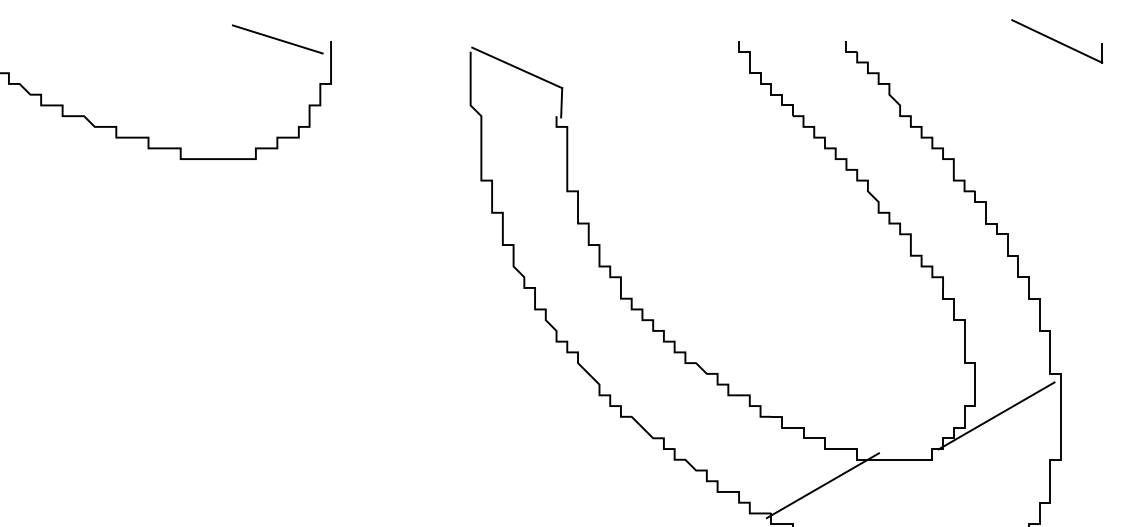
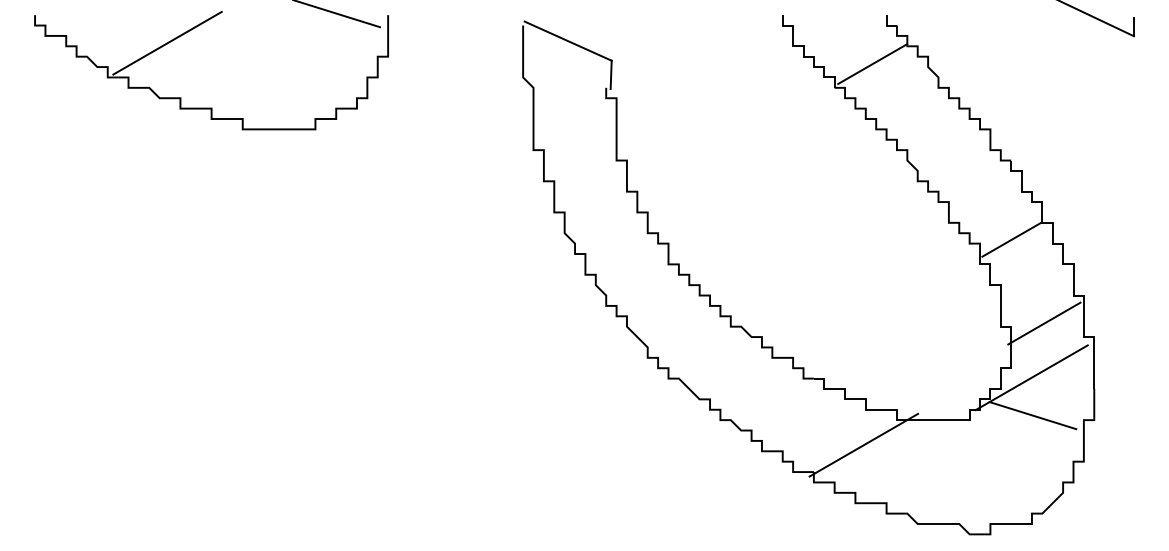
line: (102, 69) -> (167, 42), added
line: (831, 92) -> (872, 64), added
line: (976, 272) -> (1012, 239), added
line: (1009, 359) -> (1044, 323), added
line: (997, 454) -> (1032, 415), added

